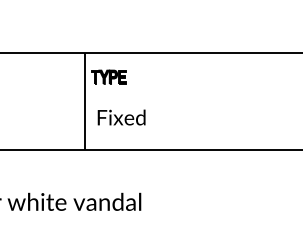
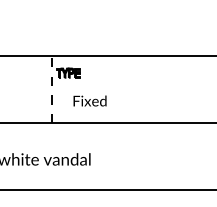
line: (84, 100) -> (51, 89), solid -> dashed
text: (120, 116) -> (89, 100), moved

